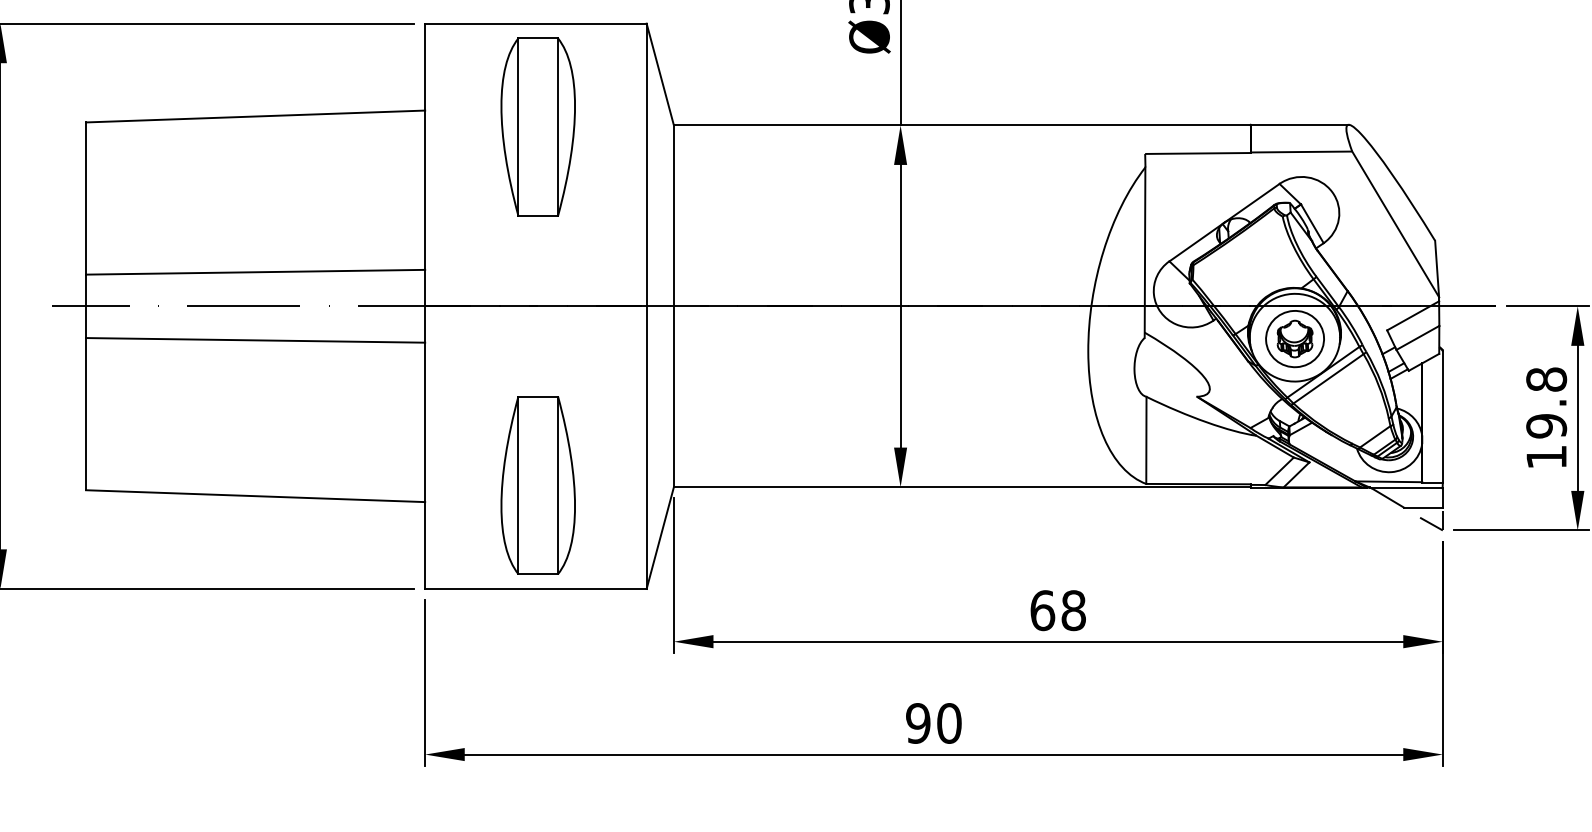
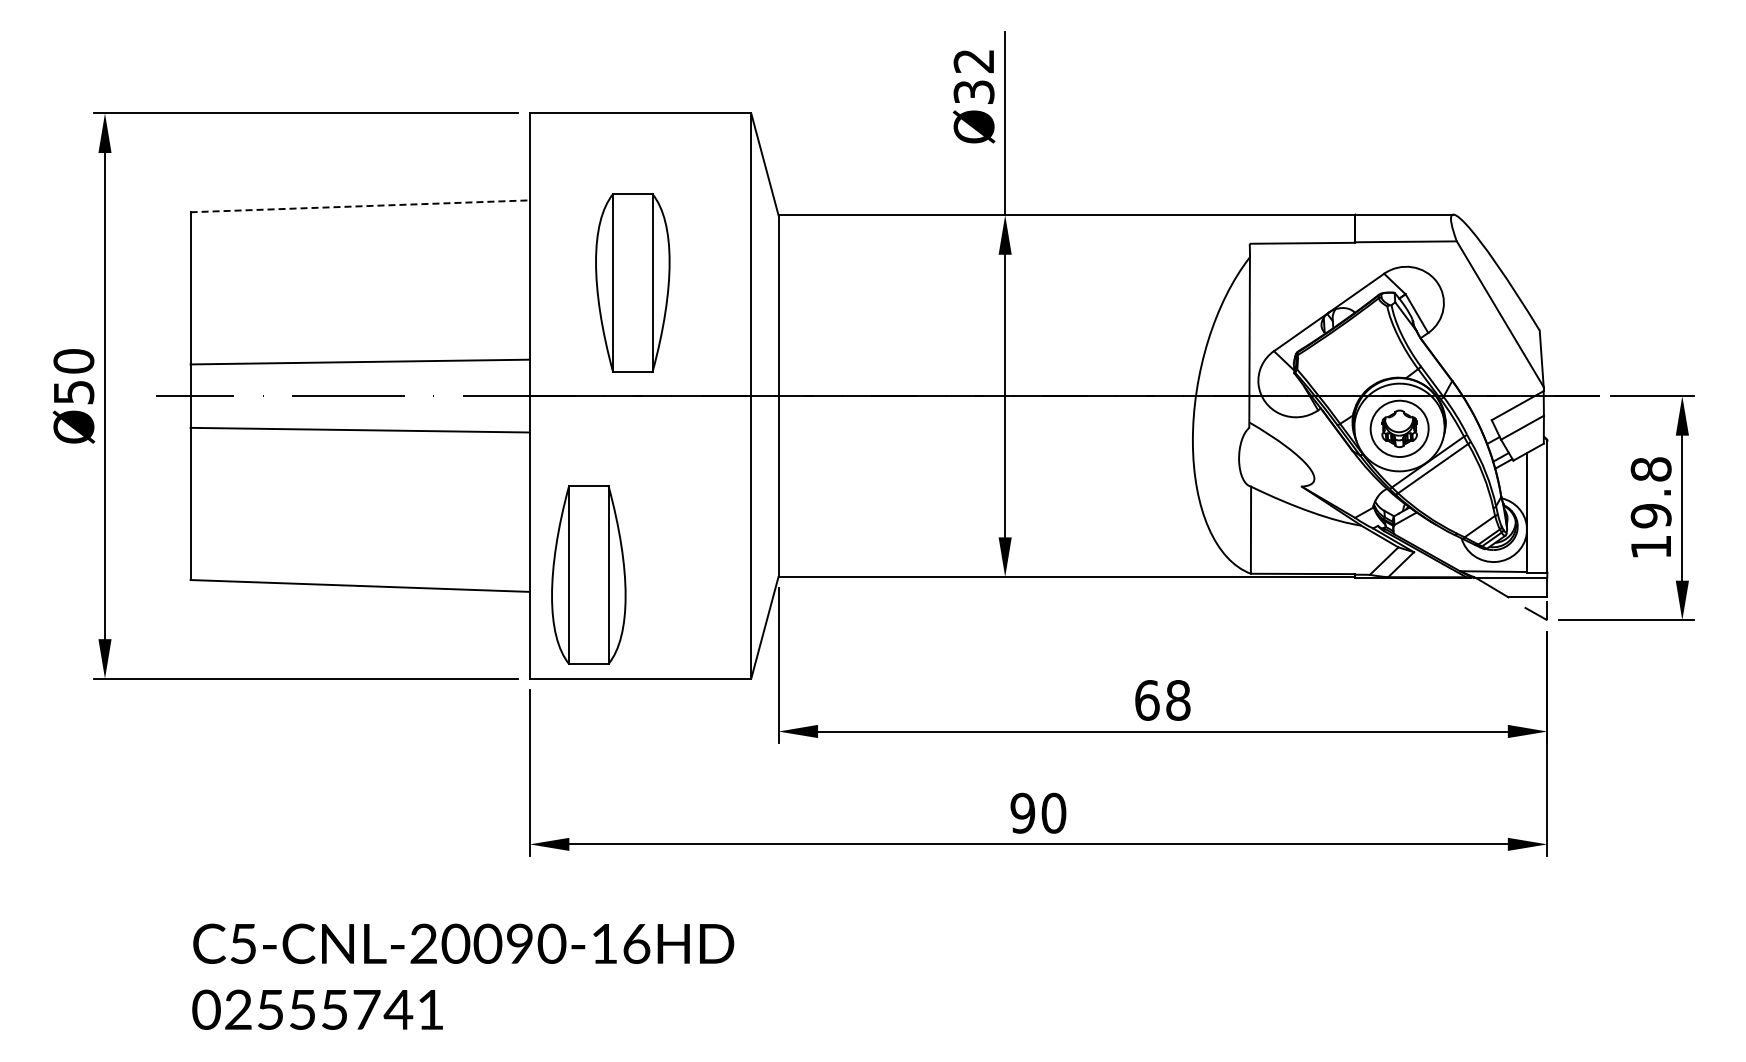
line: (255, 116) -> (360, 206), solid -> dashed
part: (537, 126) -> (632, 282), moved
part: (537, 484) -> (588, 574), moved

